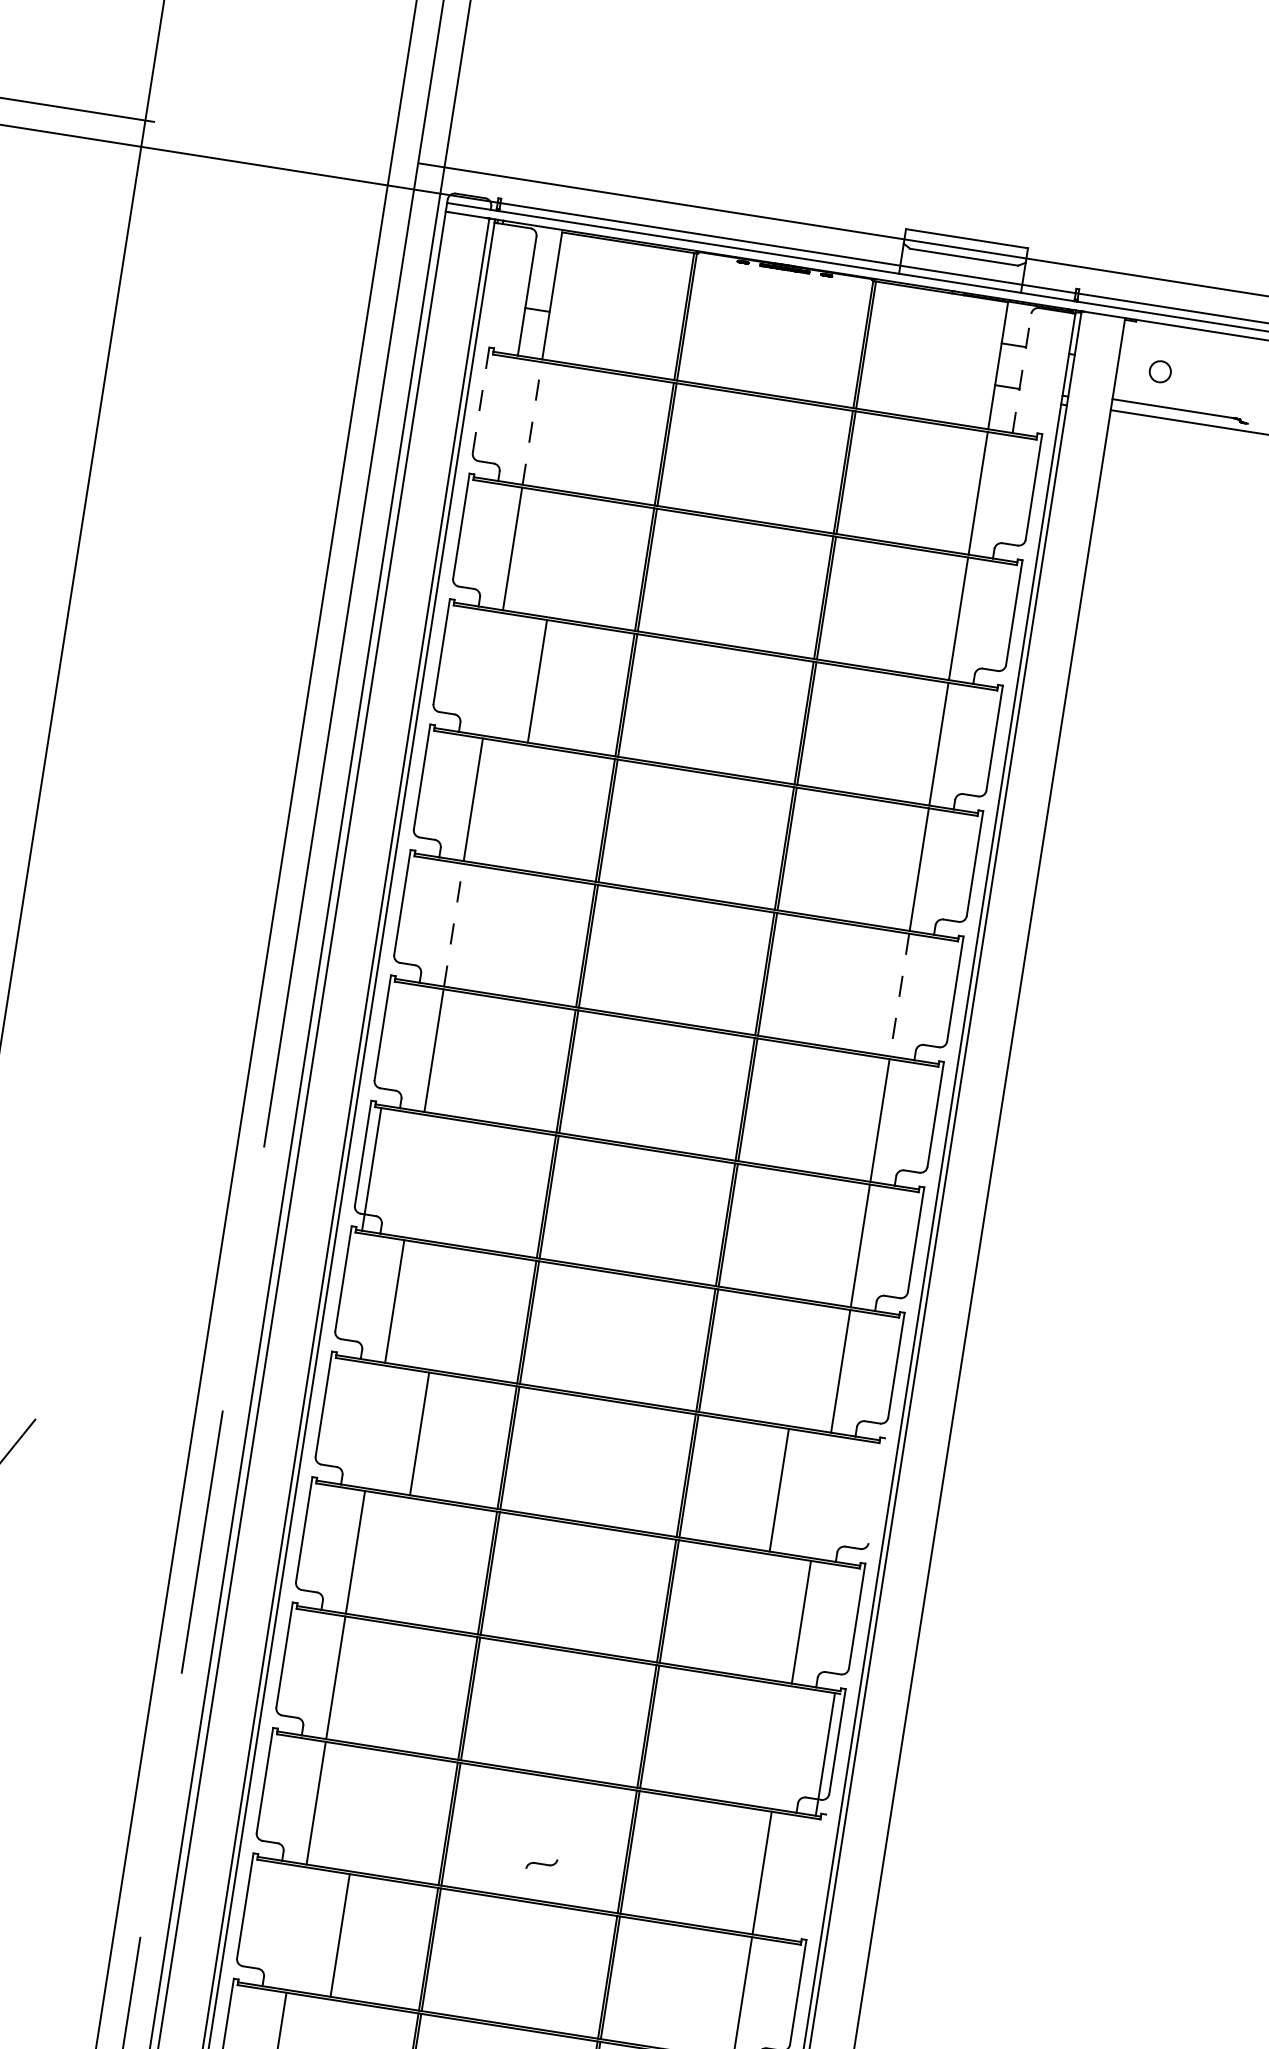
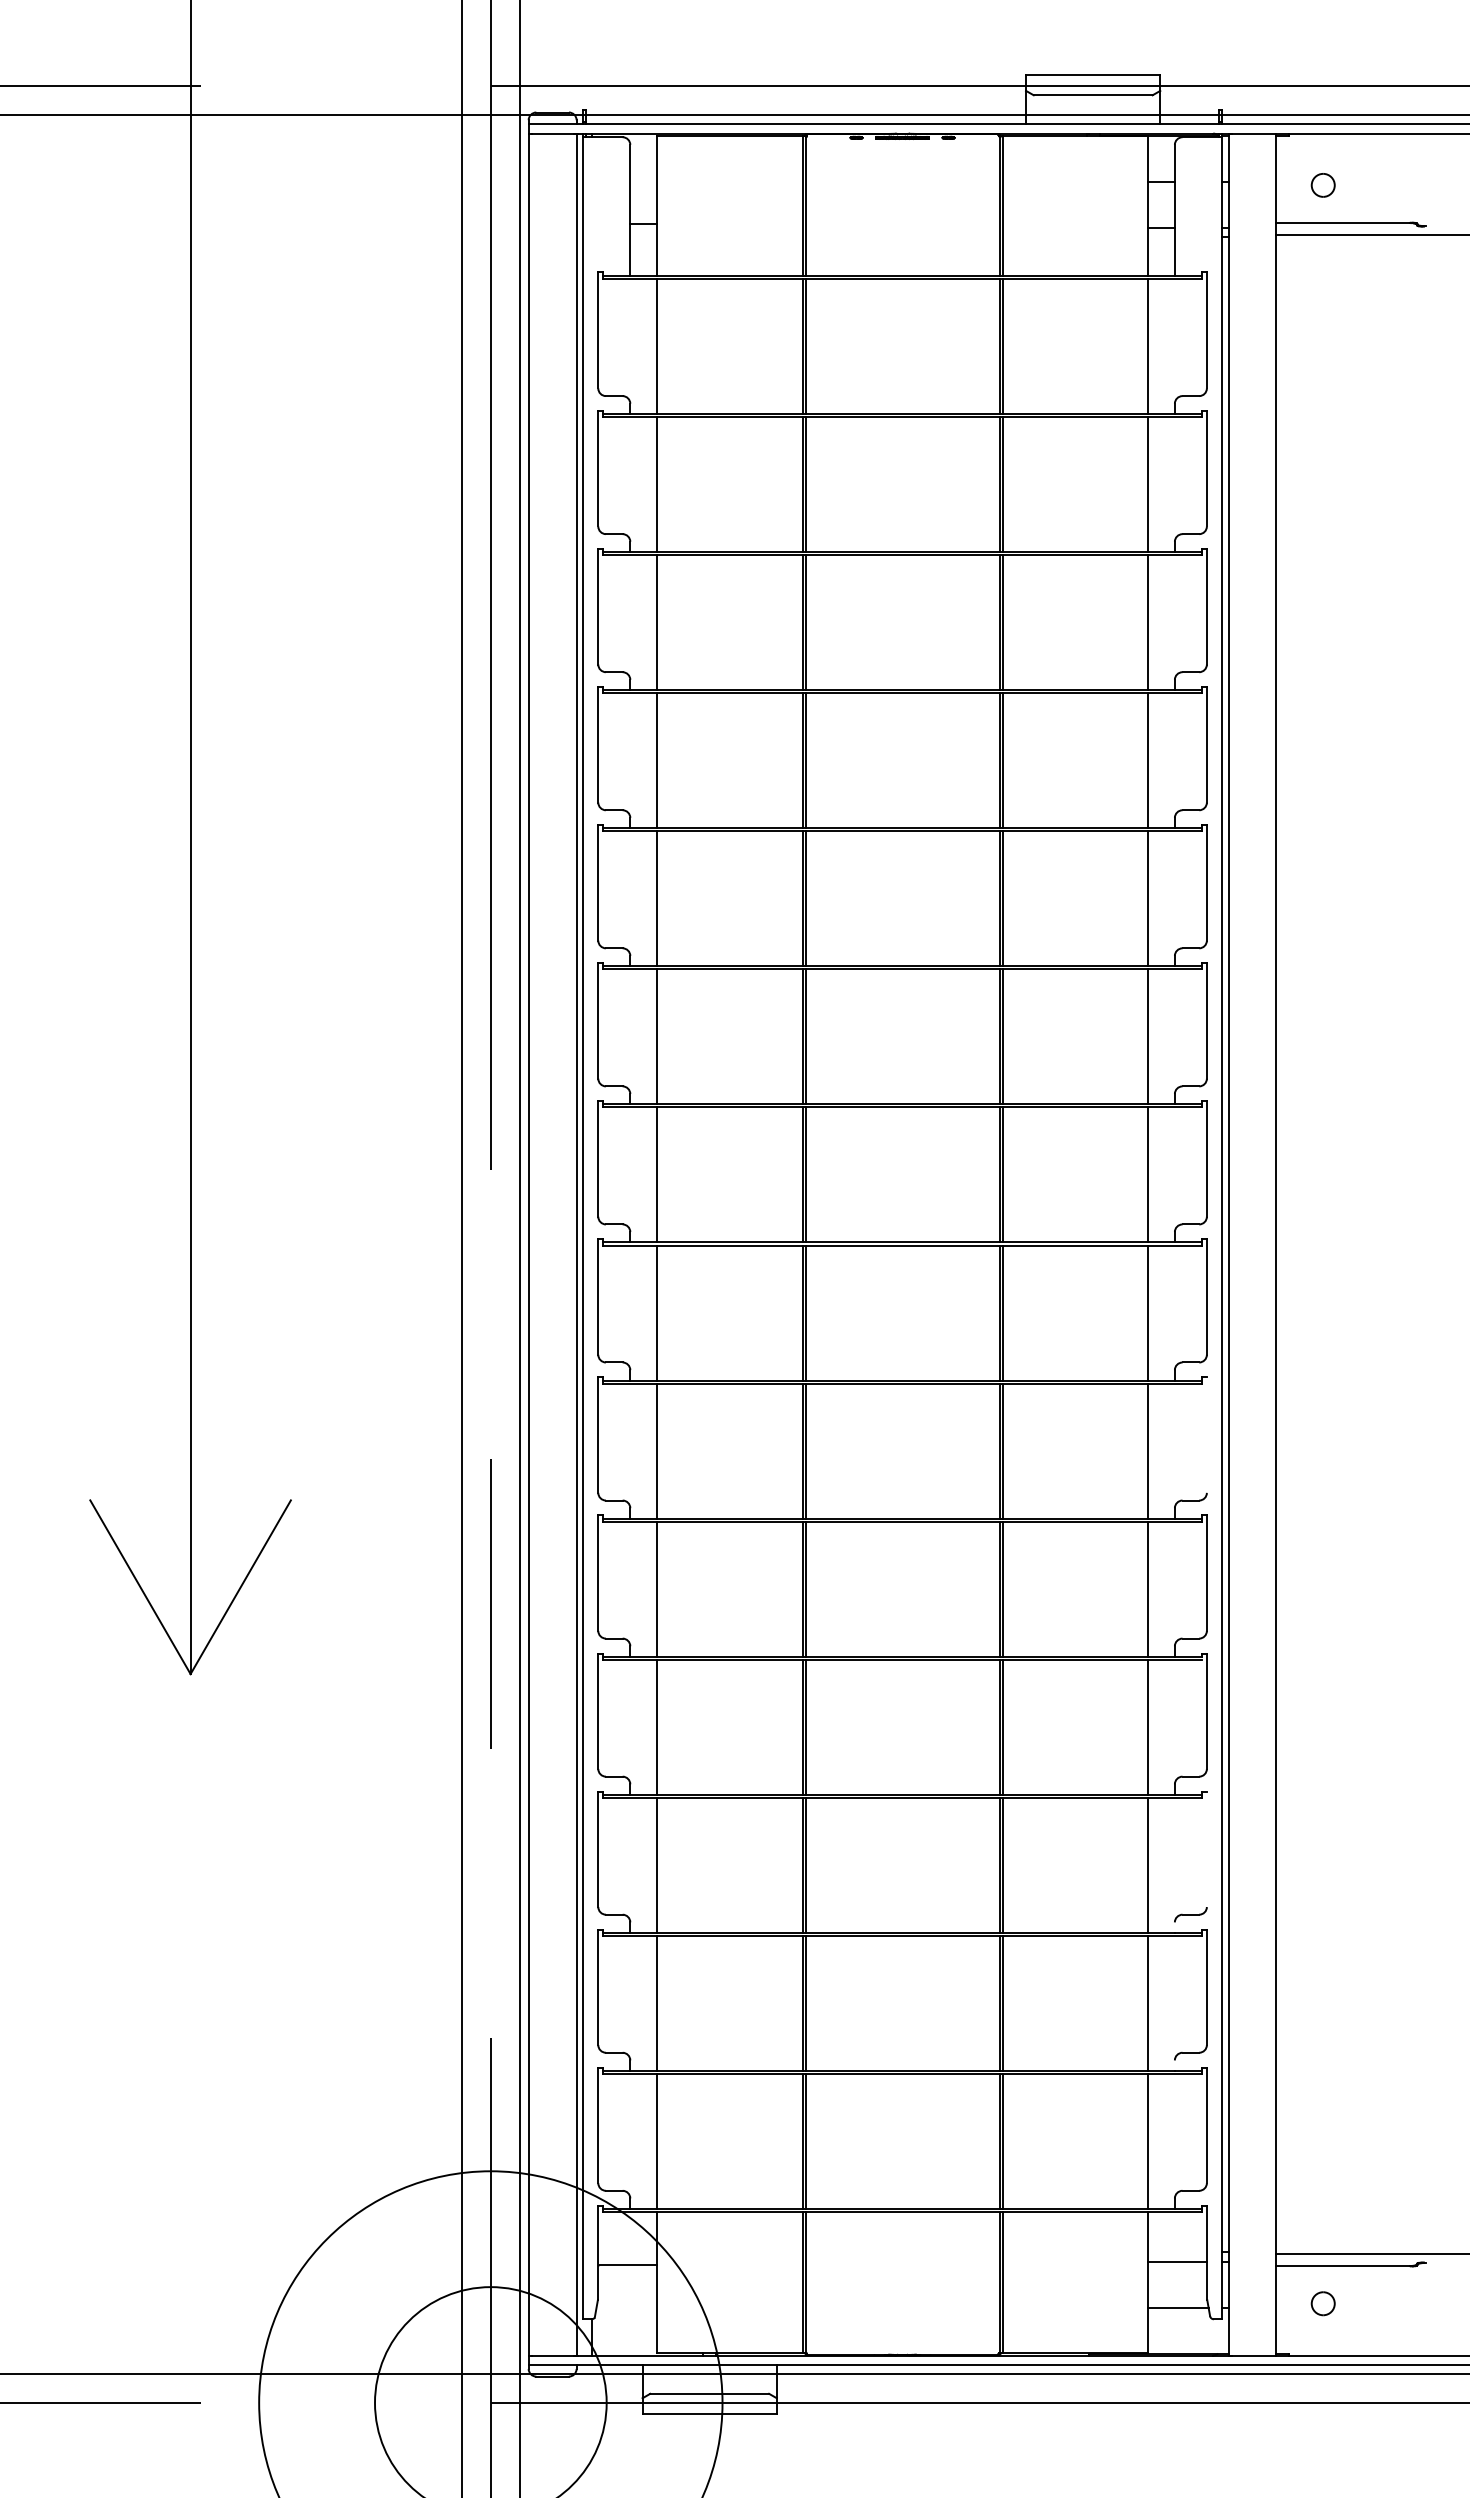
line: (1021, 373) -> (1174, 210), dashed -> solid
line: (481, 399) -> (598, 329), dashed -> solid
line: (532, 423) -> (657, 346), dashed -> solid
line: (537, 681) -> (657, 622), moved
line: (454, 924) -> (657, 898), dashed -> solid
line: (899, 995) -> (1148, 899), dashed -> solid
line: (372, 1169) -> (657, 1174), moved
line: (420, 1433) -> (657, 1450), moved
line: (779, 1489) -> (1148, 1450), moved
line: (825, 1753) -> (1148, 1726), moved
part: (541, 1863) -> (1190, 1914), moved
line: (340, 1934) -> (657, 2002), moved

